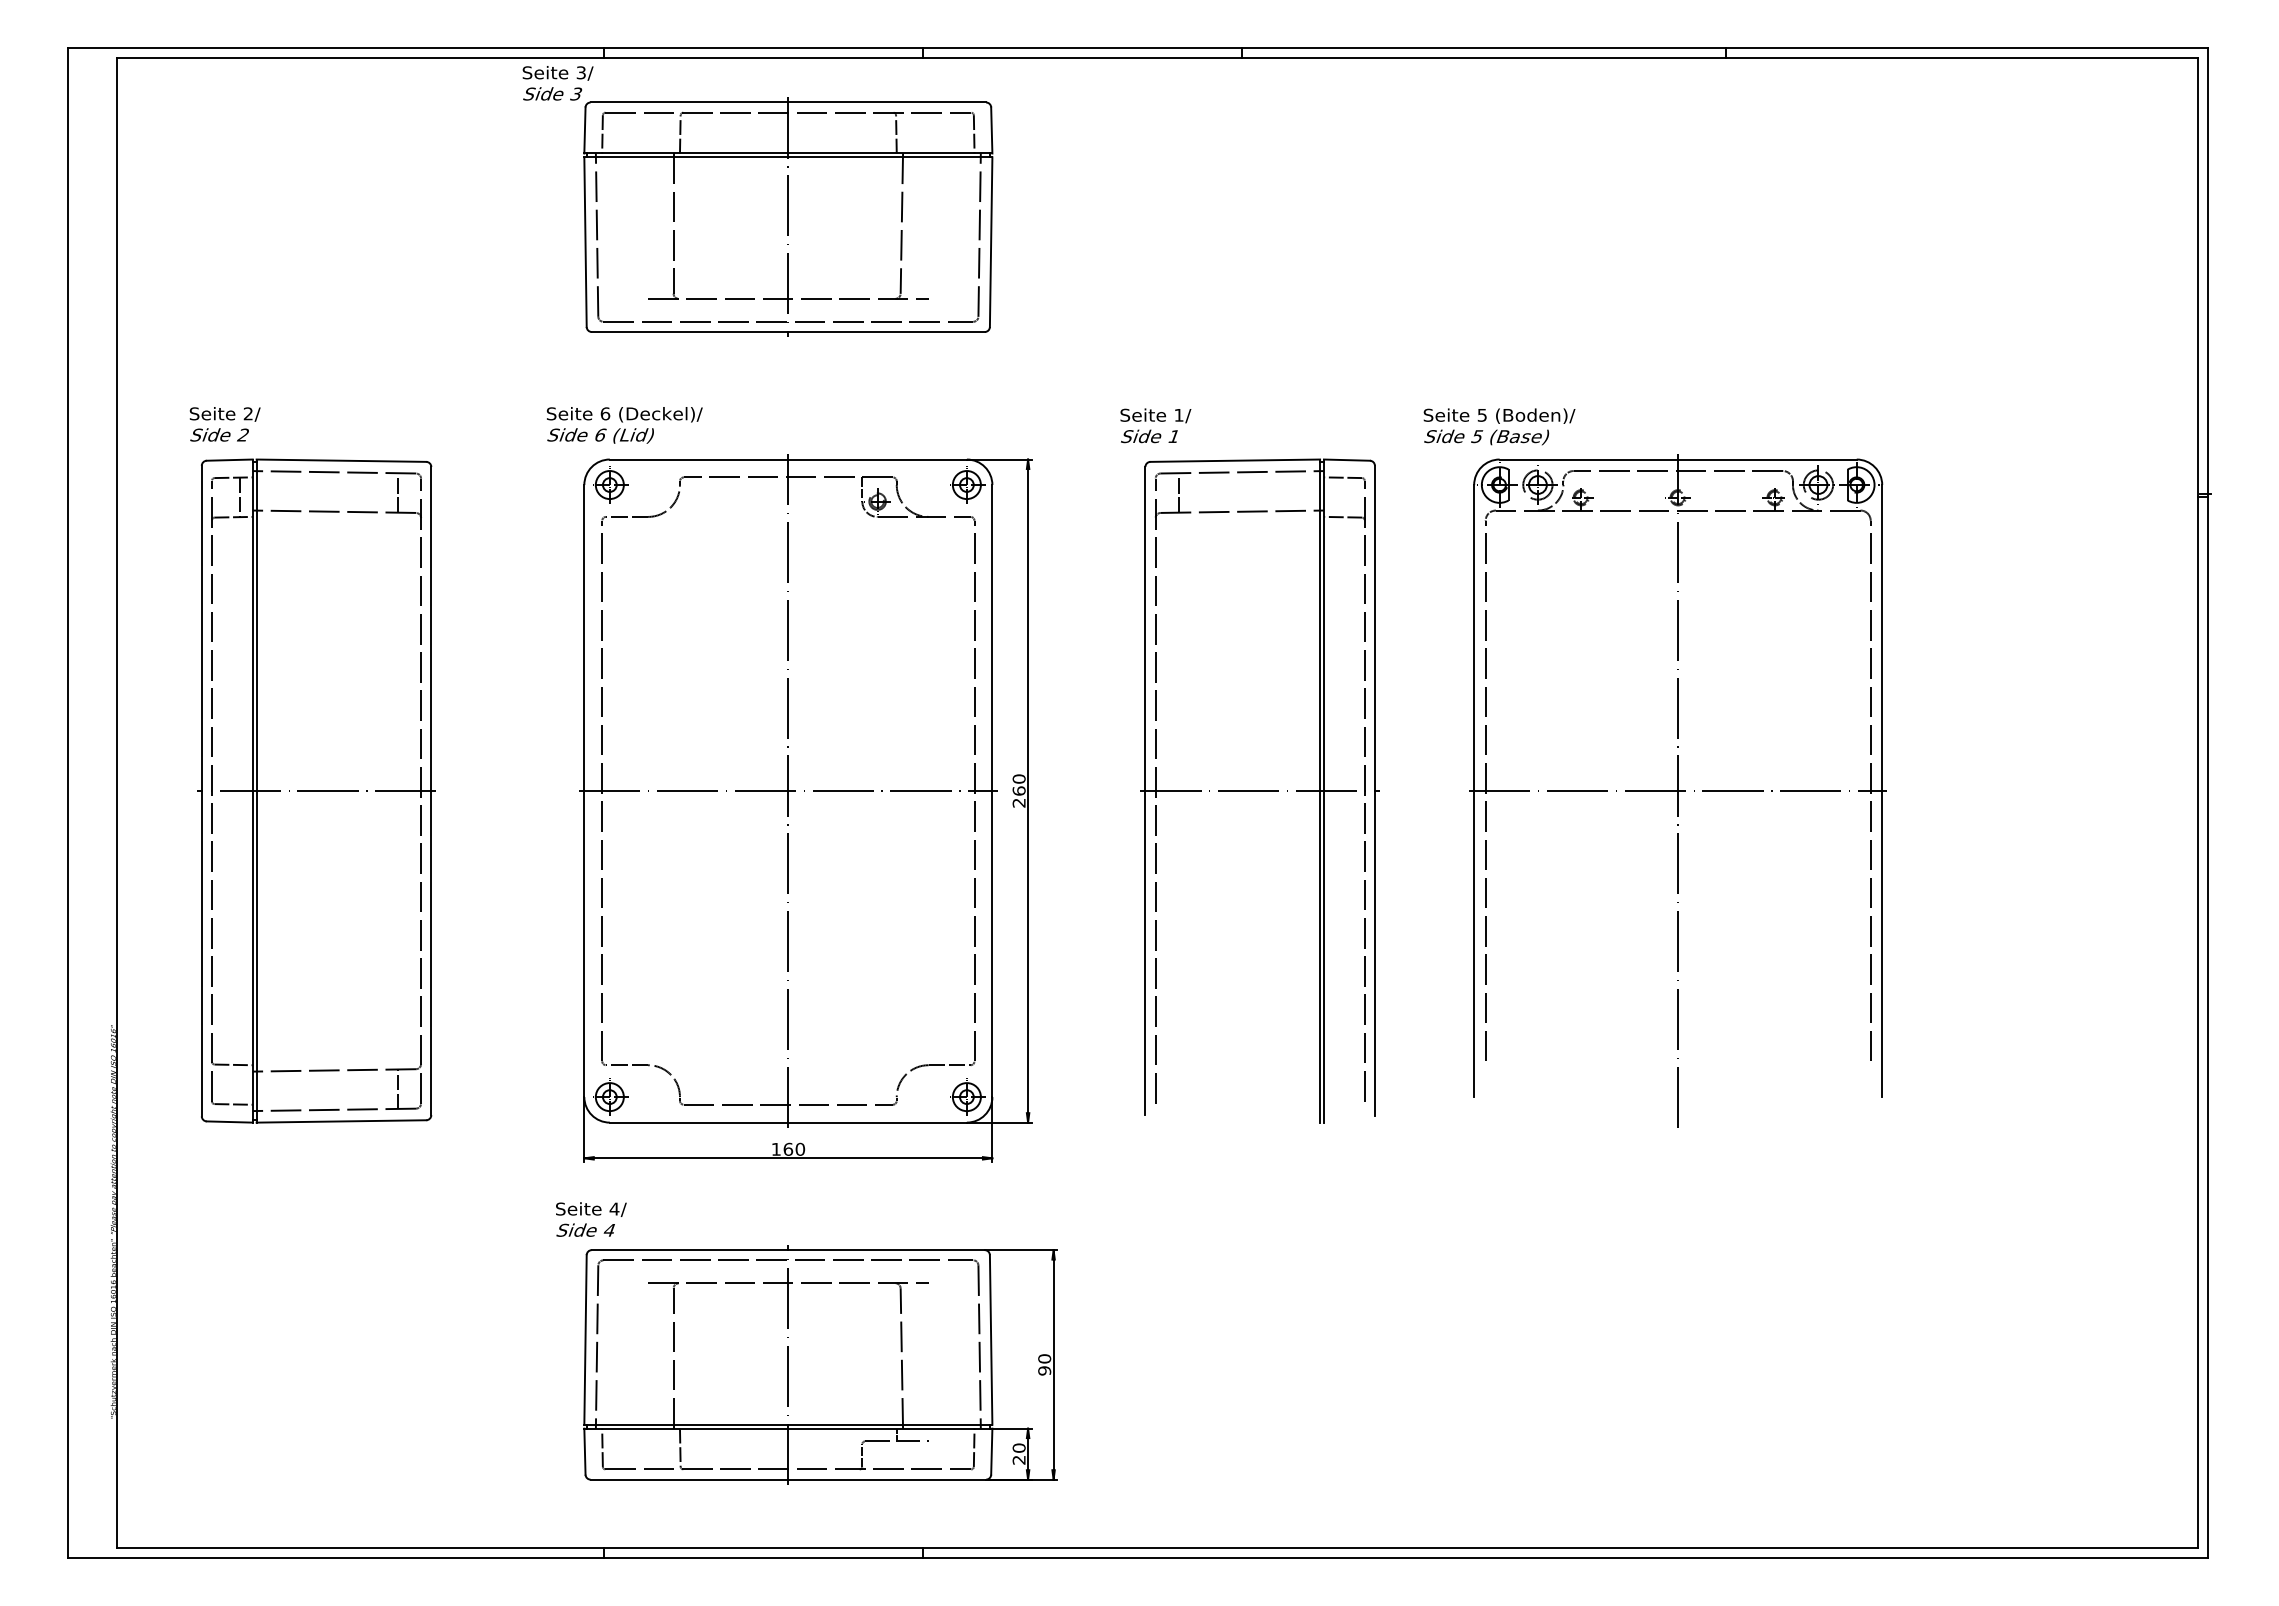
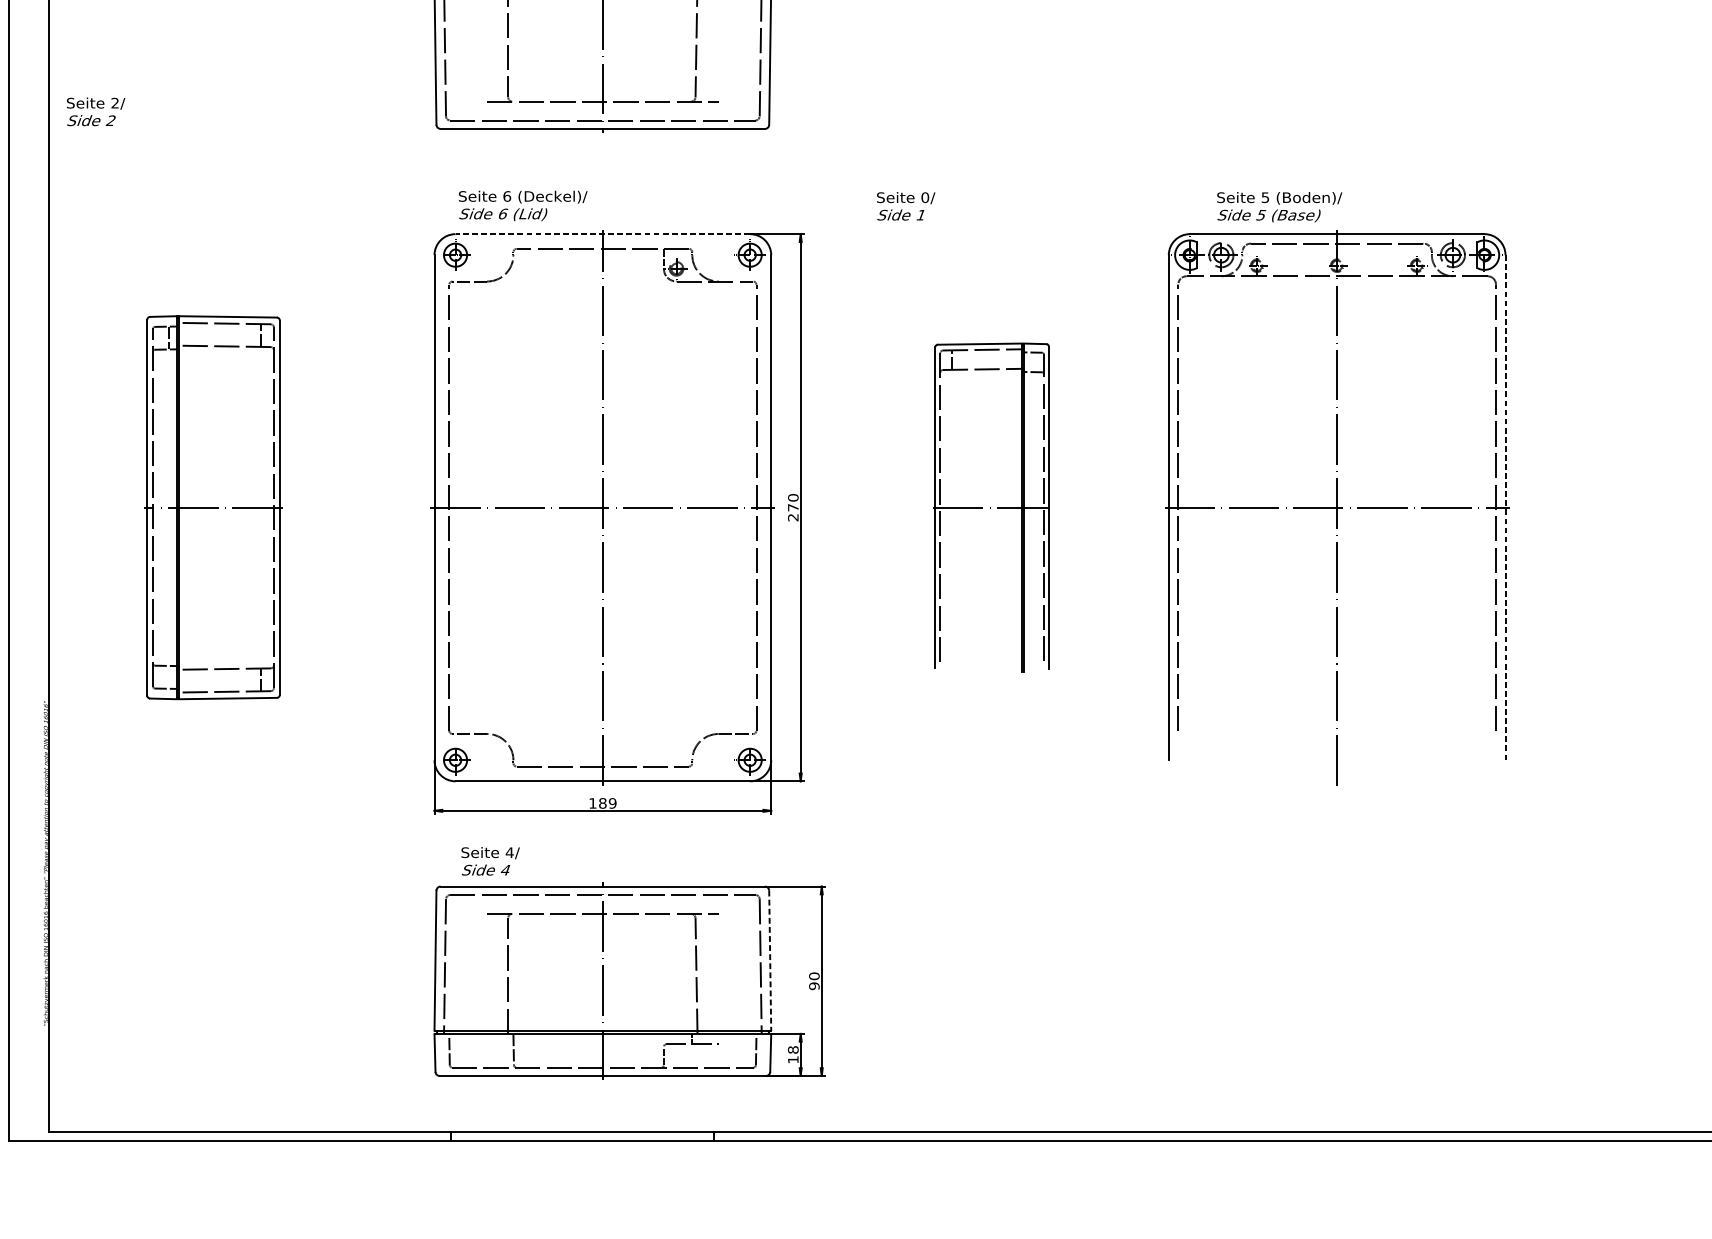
text: (1178, 414) -> (924, 196), 1/ -> 0/
text: (224, 424) -> (95, 112), moved
text: (624, 425) -> (522, 206), moved
text: (1499, 426) -> (1279, 206), moved
line: (788, 459) -> (602, 234), solid -> dashed
part: (316, 790) -> (213, 507), size x0.7
text: (1018, 790) -> (792, 507), 260 -> 270
part: (1259, 790) -> (991, 507), size x0.6
line: (1882, 790) -> (1505, 507), solid -> dashed
text: (793, 1148) -> (607, 802), 160 -> 189
text: (591, 1219) -> (490, 861), moved
line: (991, 1339) -> (770, 960), solid -> dashed
text: (1018, 1453) -> (792, 1054), 20 -> 18

